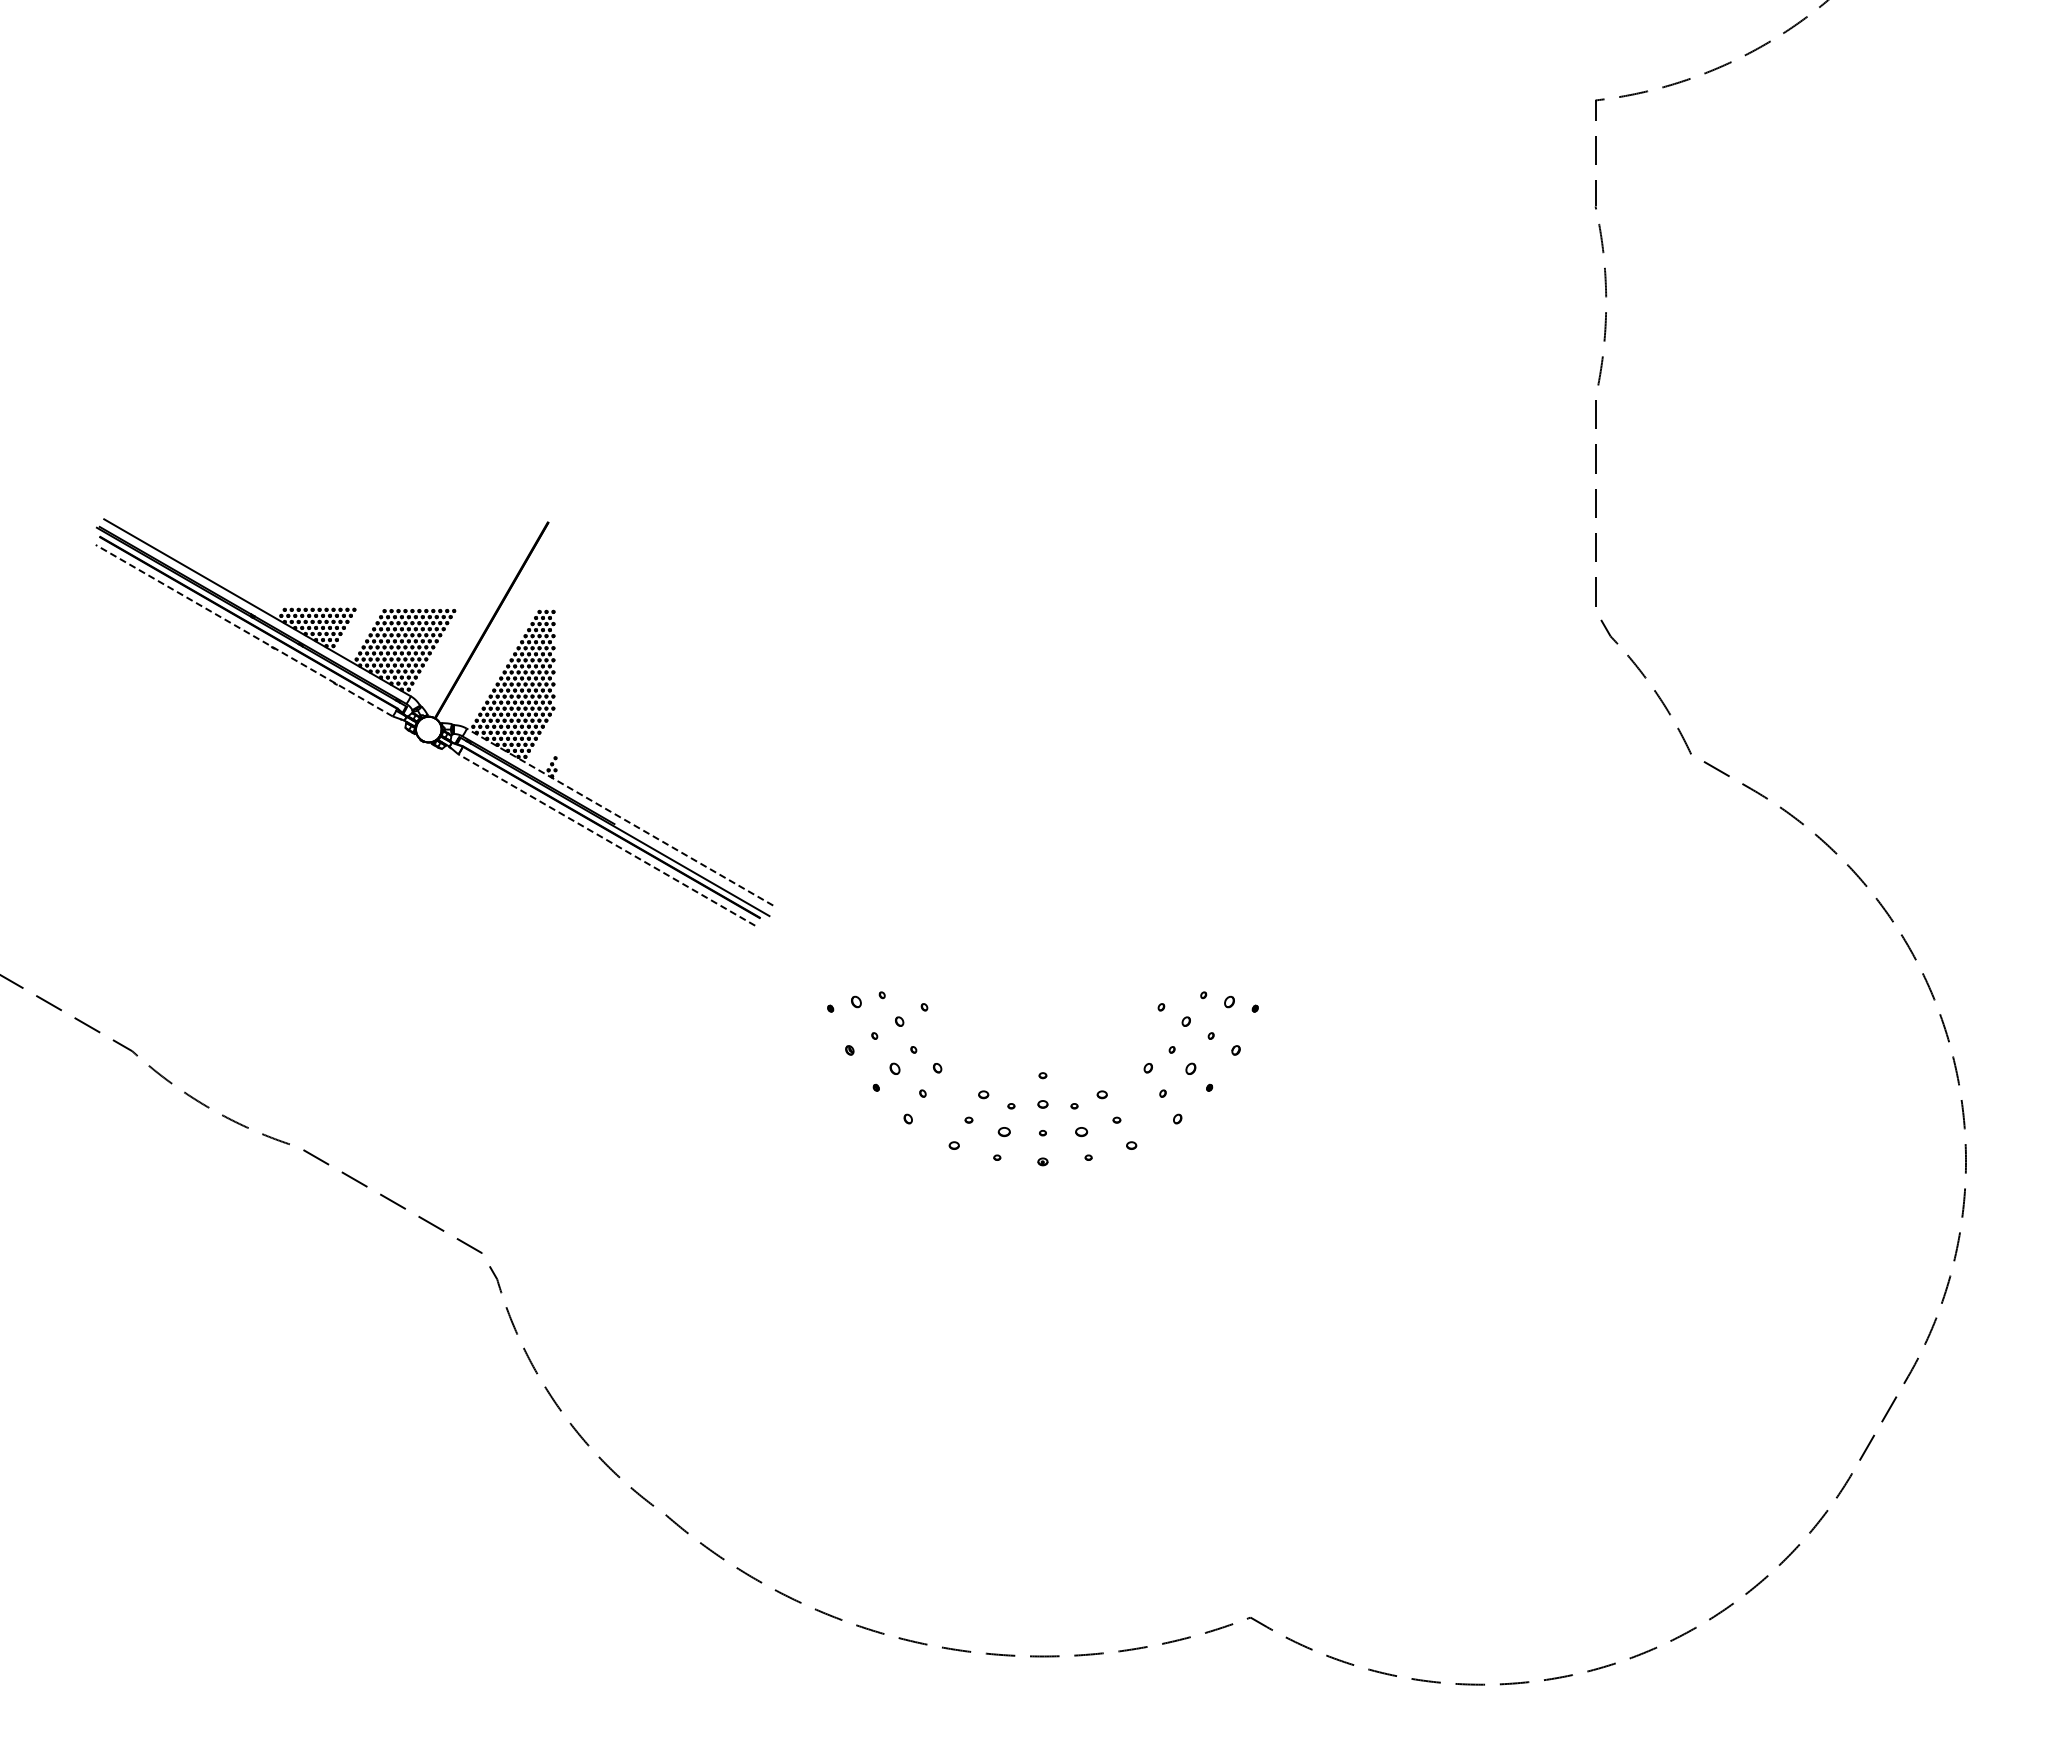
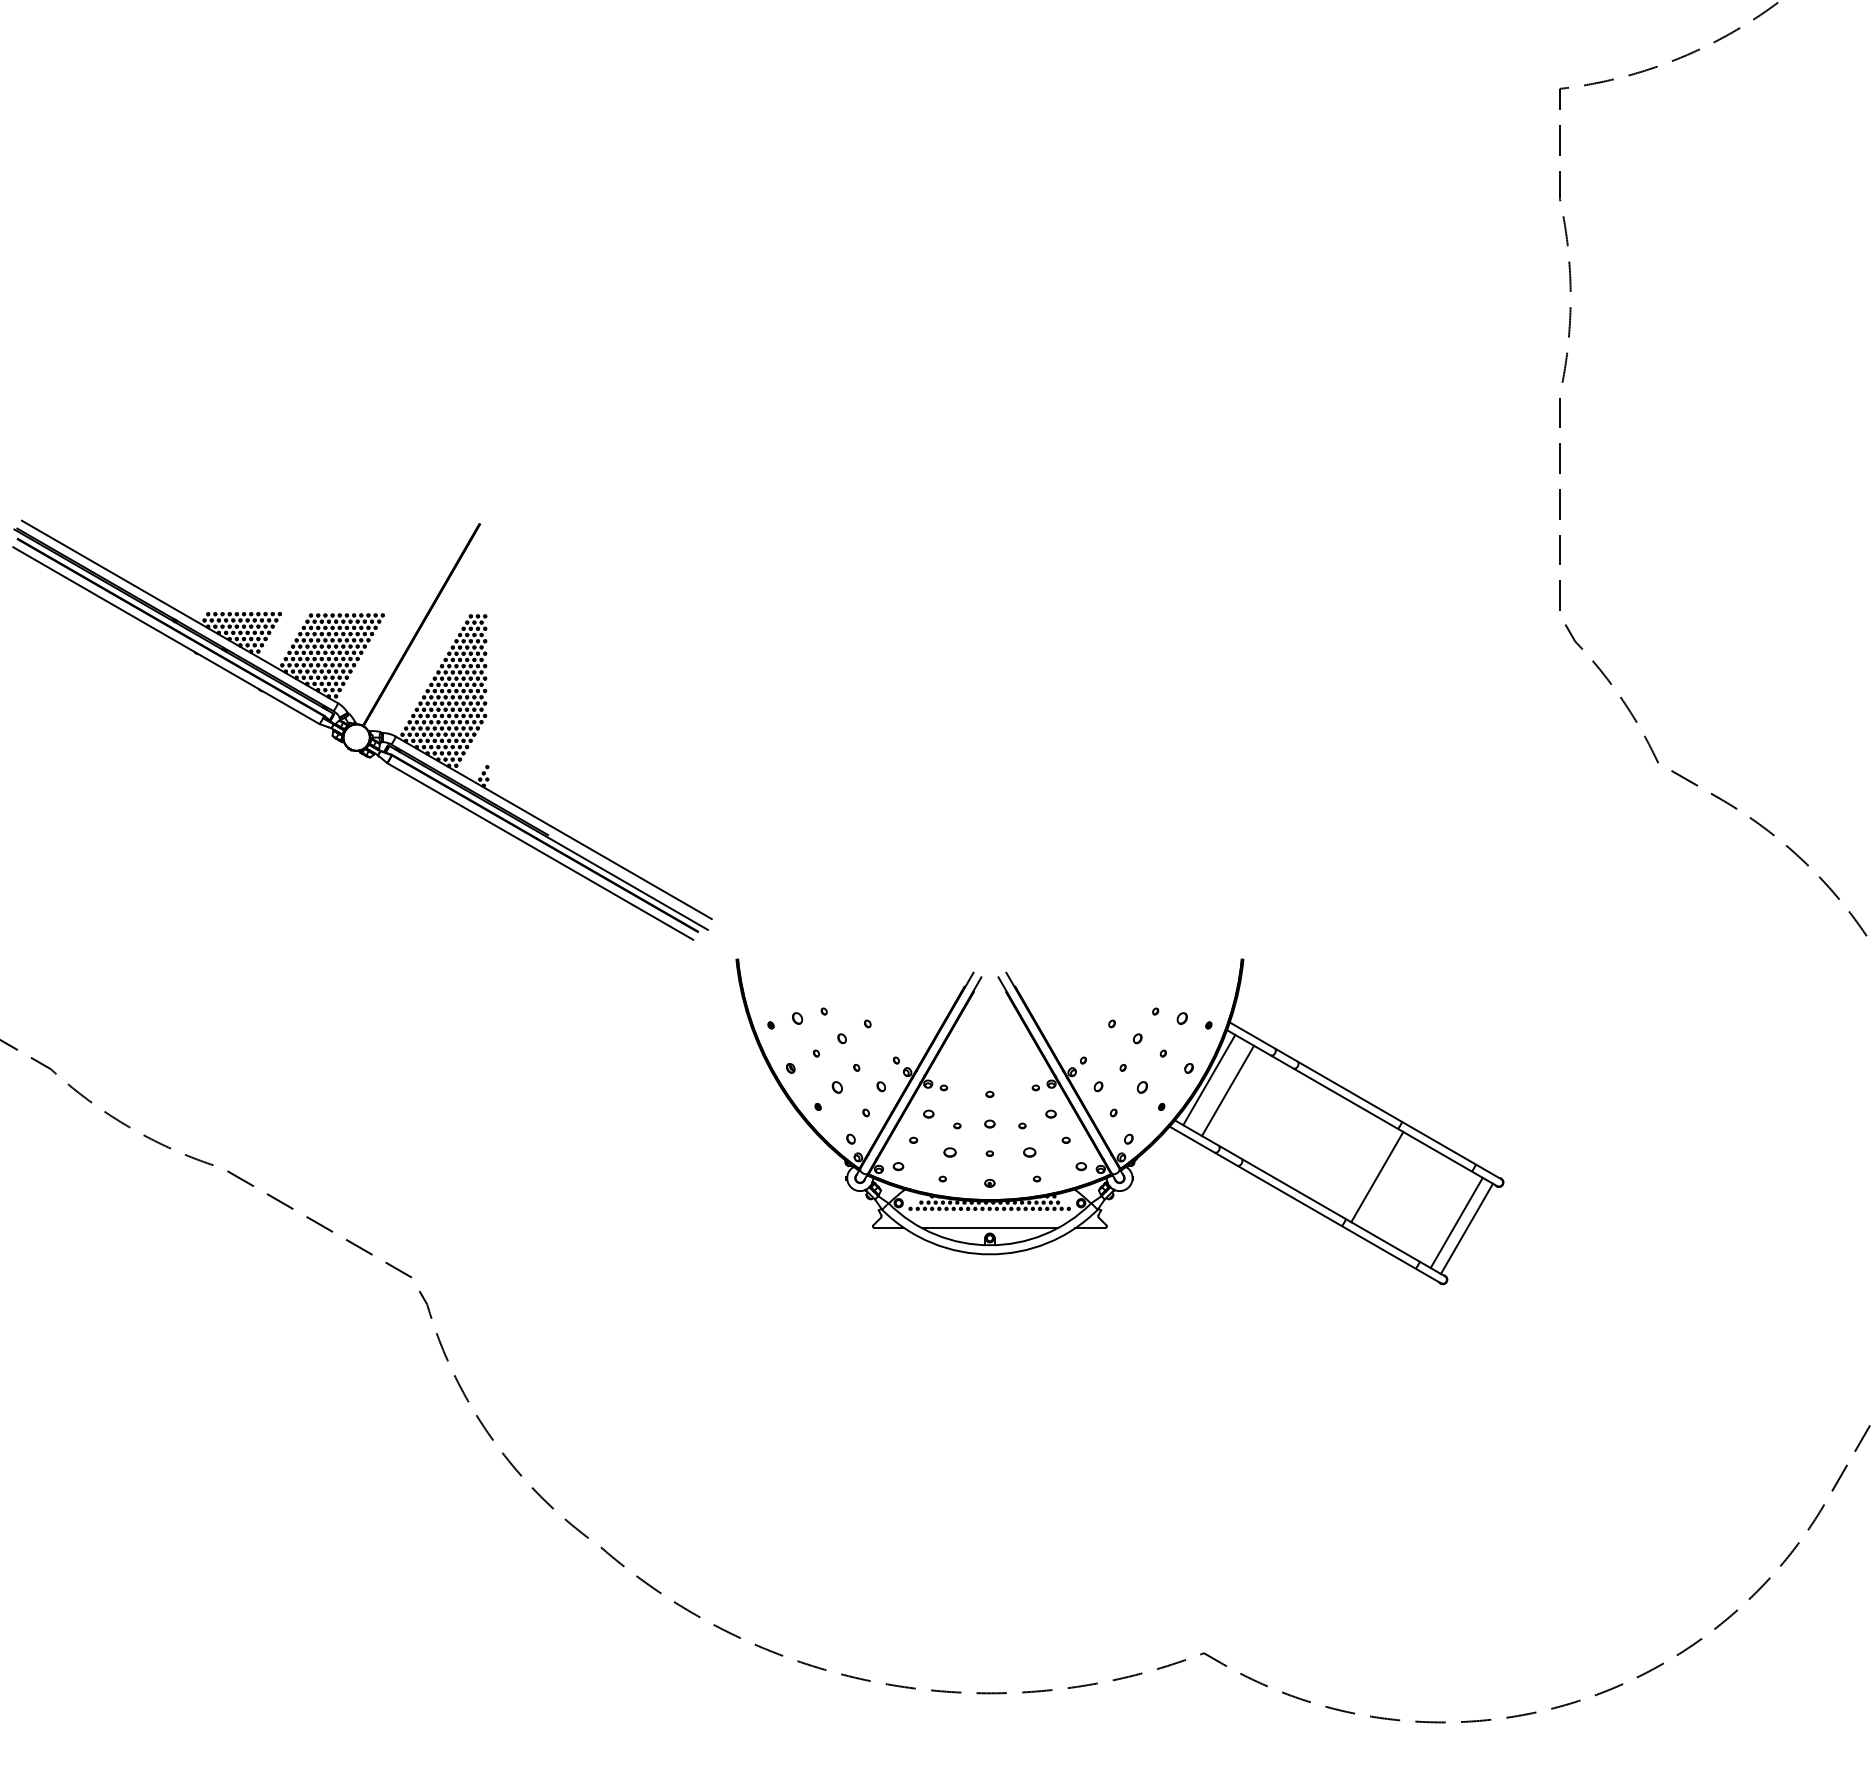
line: (243, 630) -> (165, 635), dashed -> solid
line: (619, 817) -> (553, 828), dashed -> solid
line: (606, 839) -> (539, 850), dashed -> solid
part: (1150, 1112) -> (1100, 1132), added

